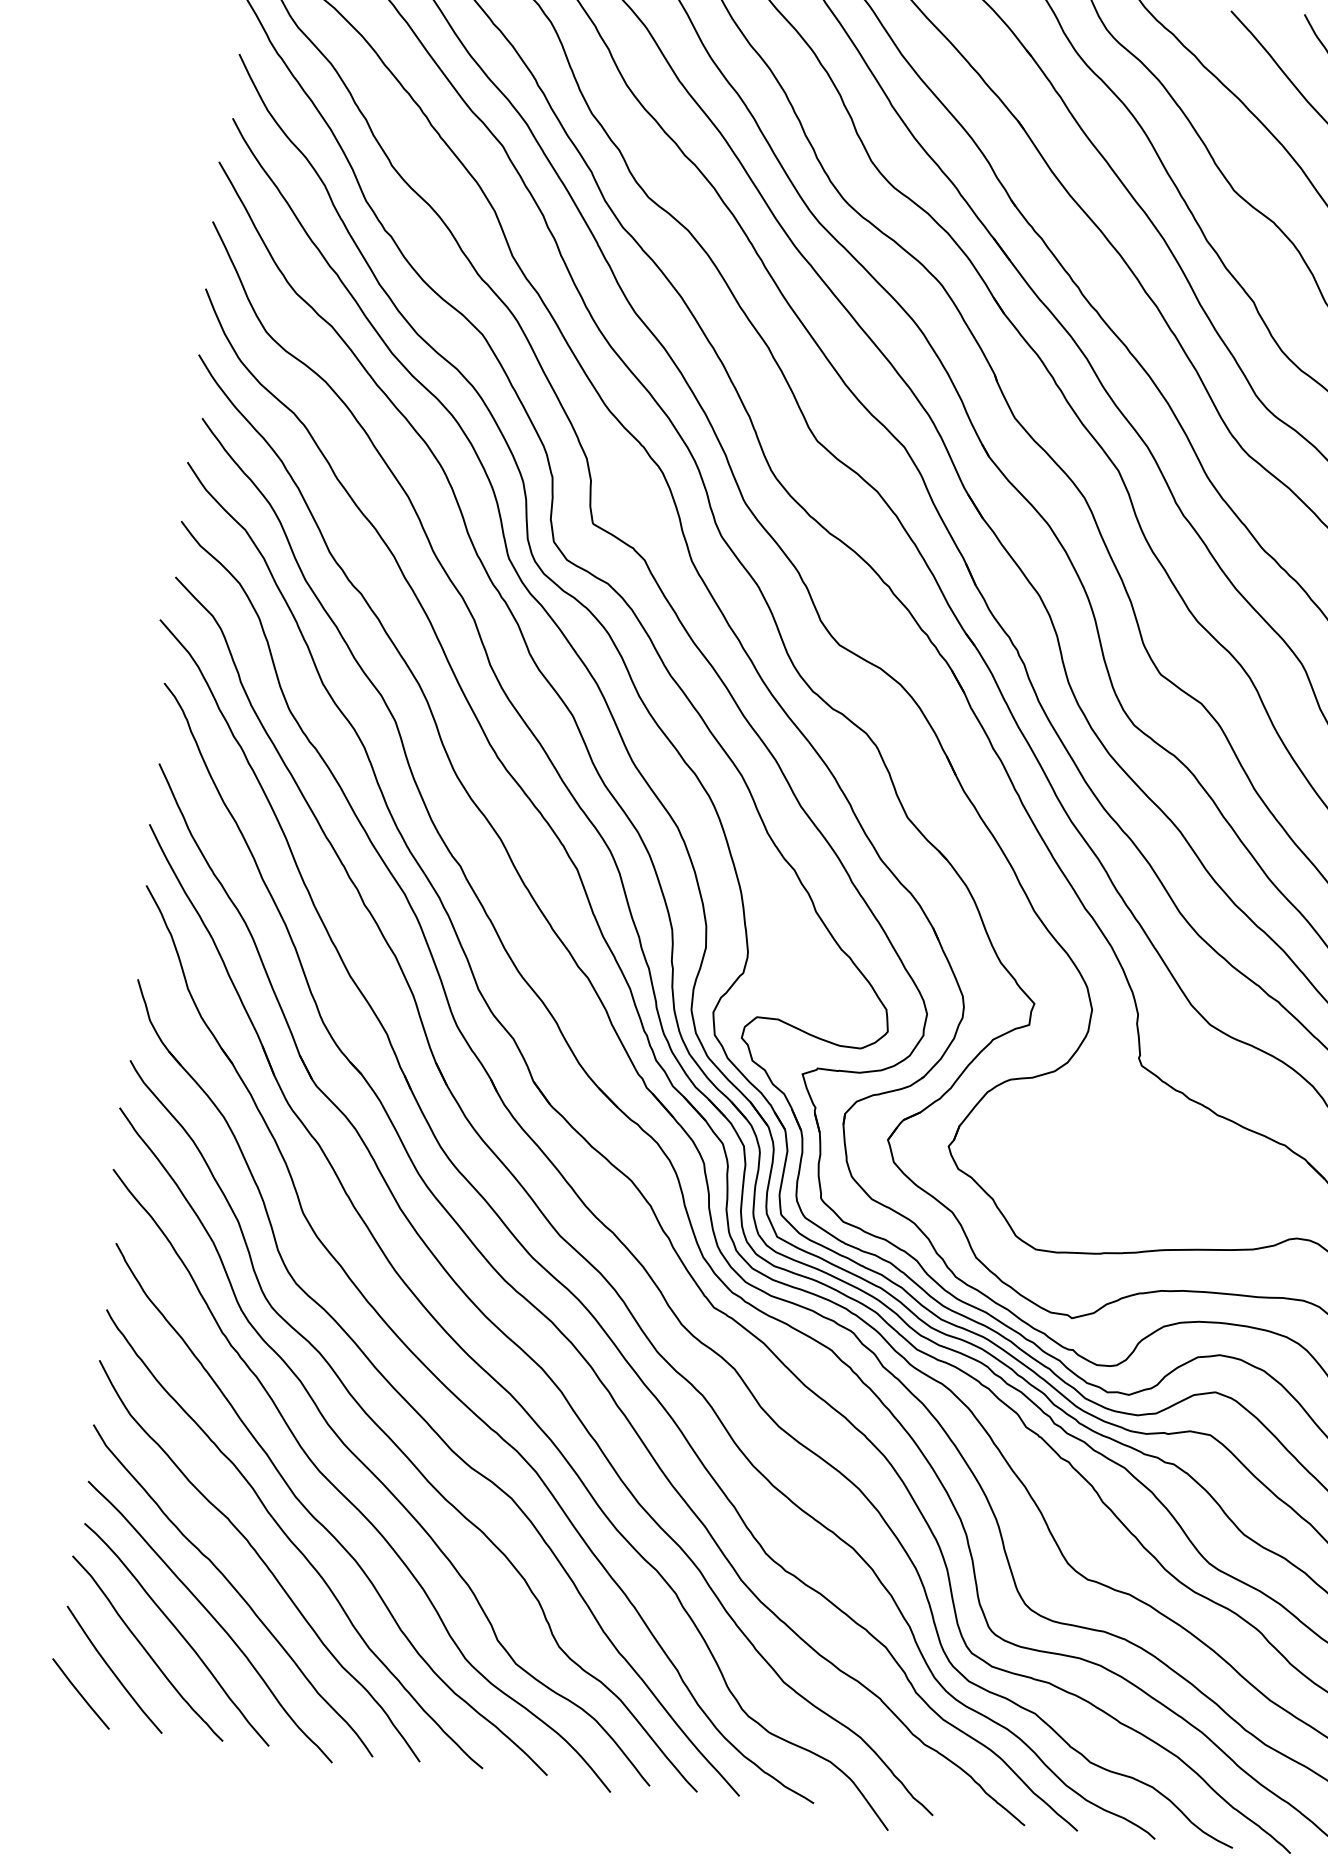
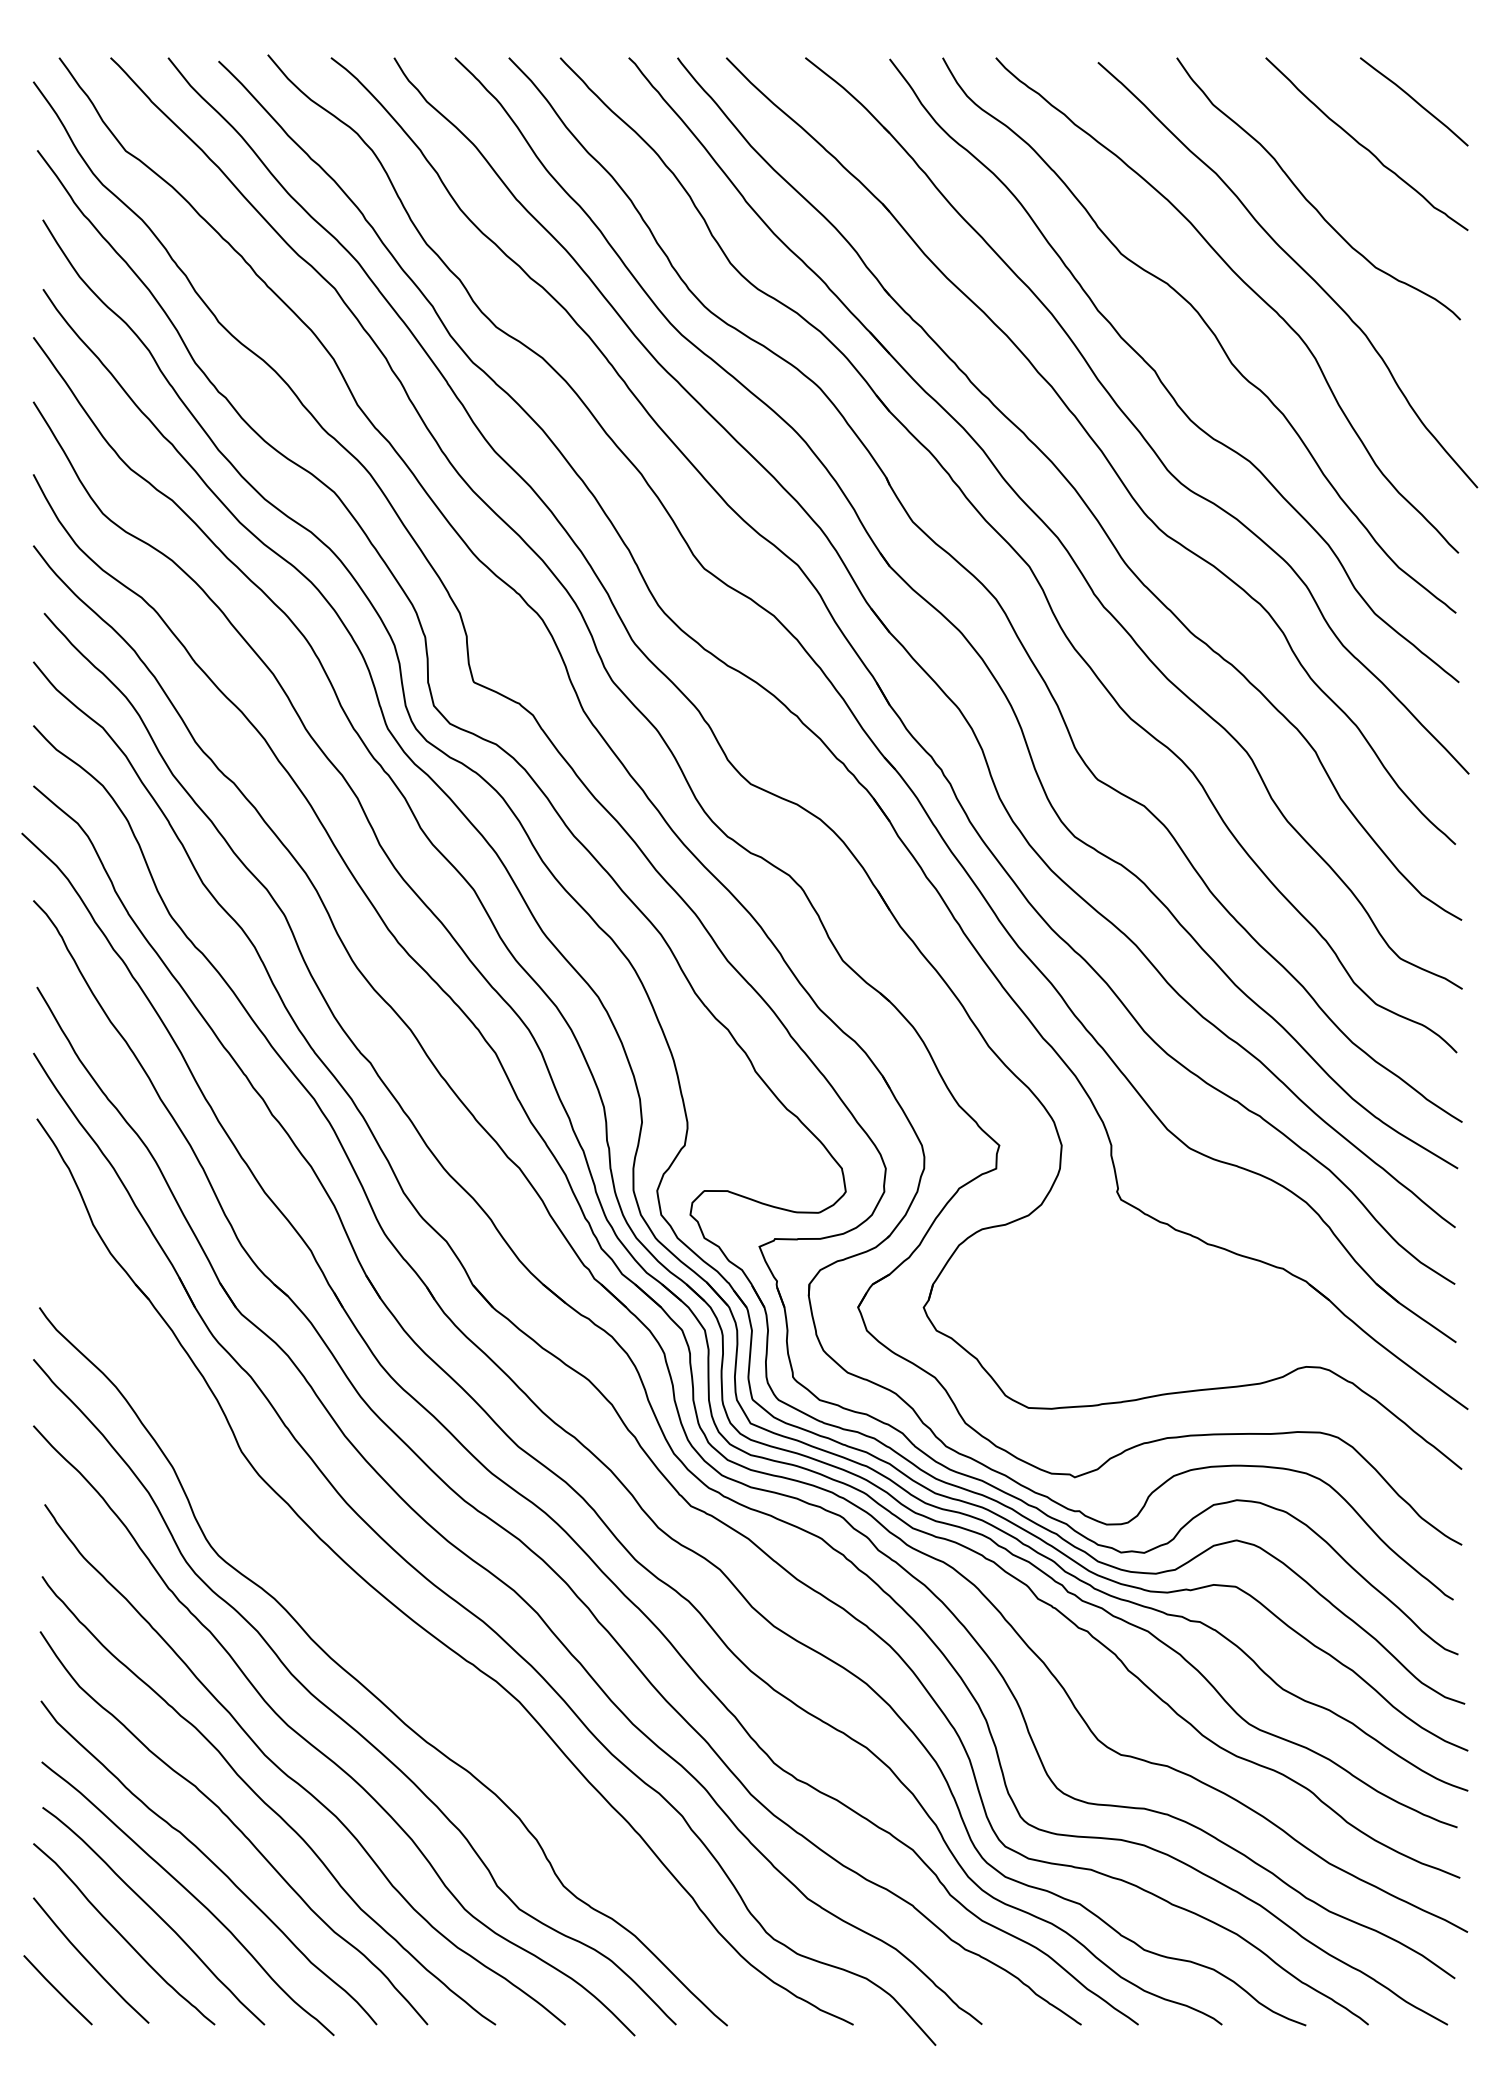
part: (413, 1407) -> (381, 1646), removed

